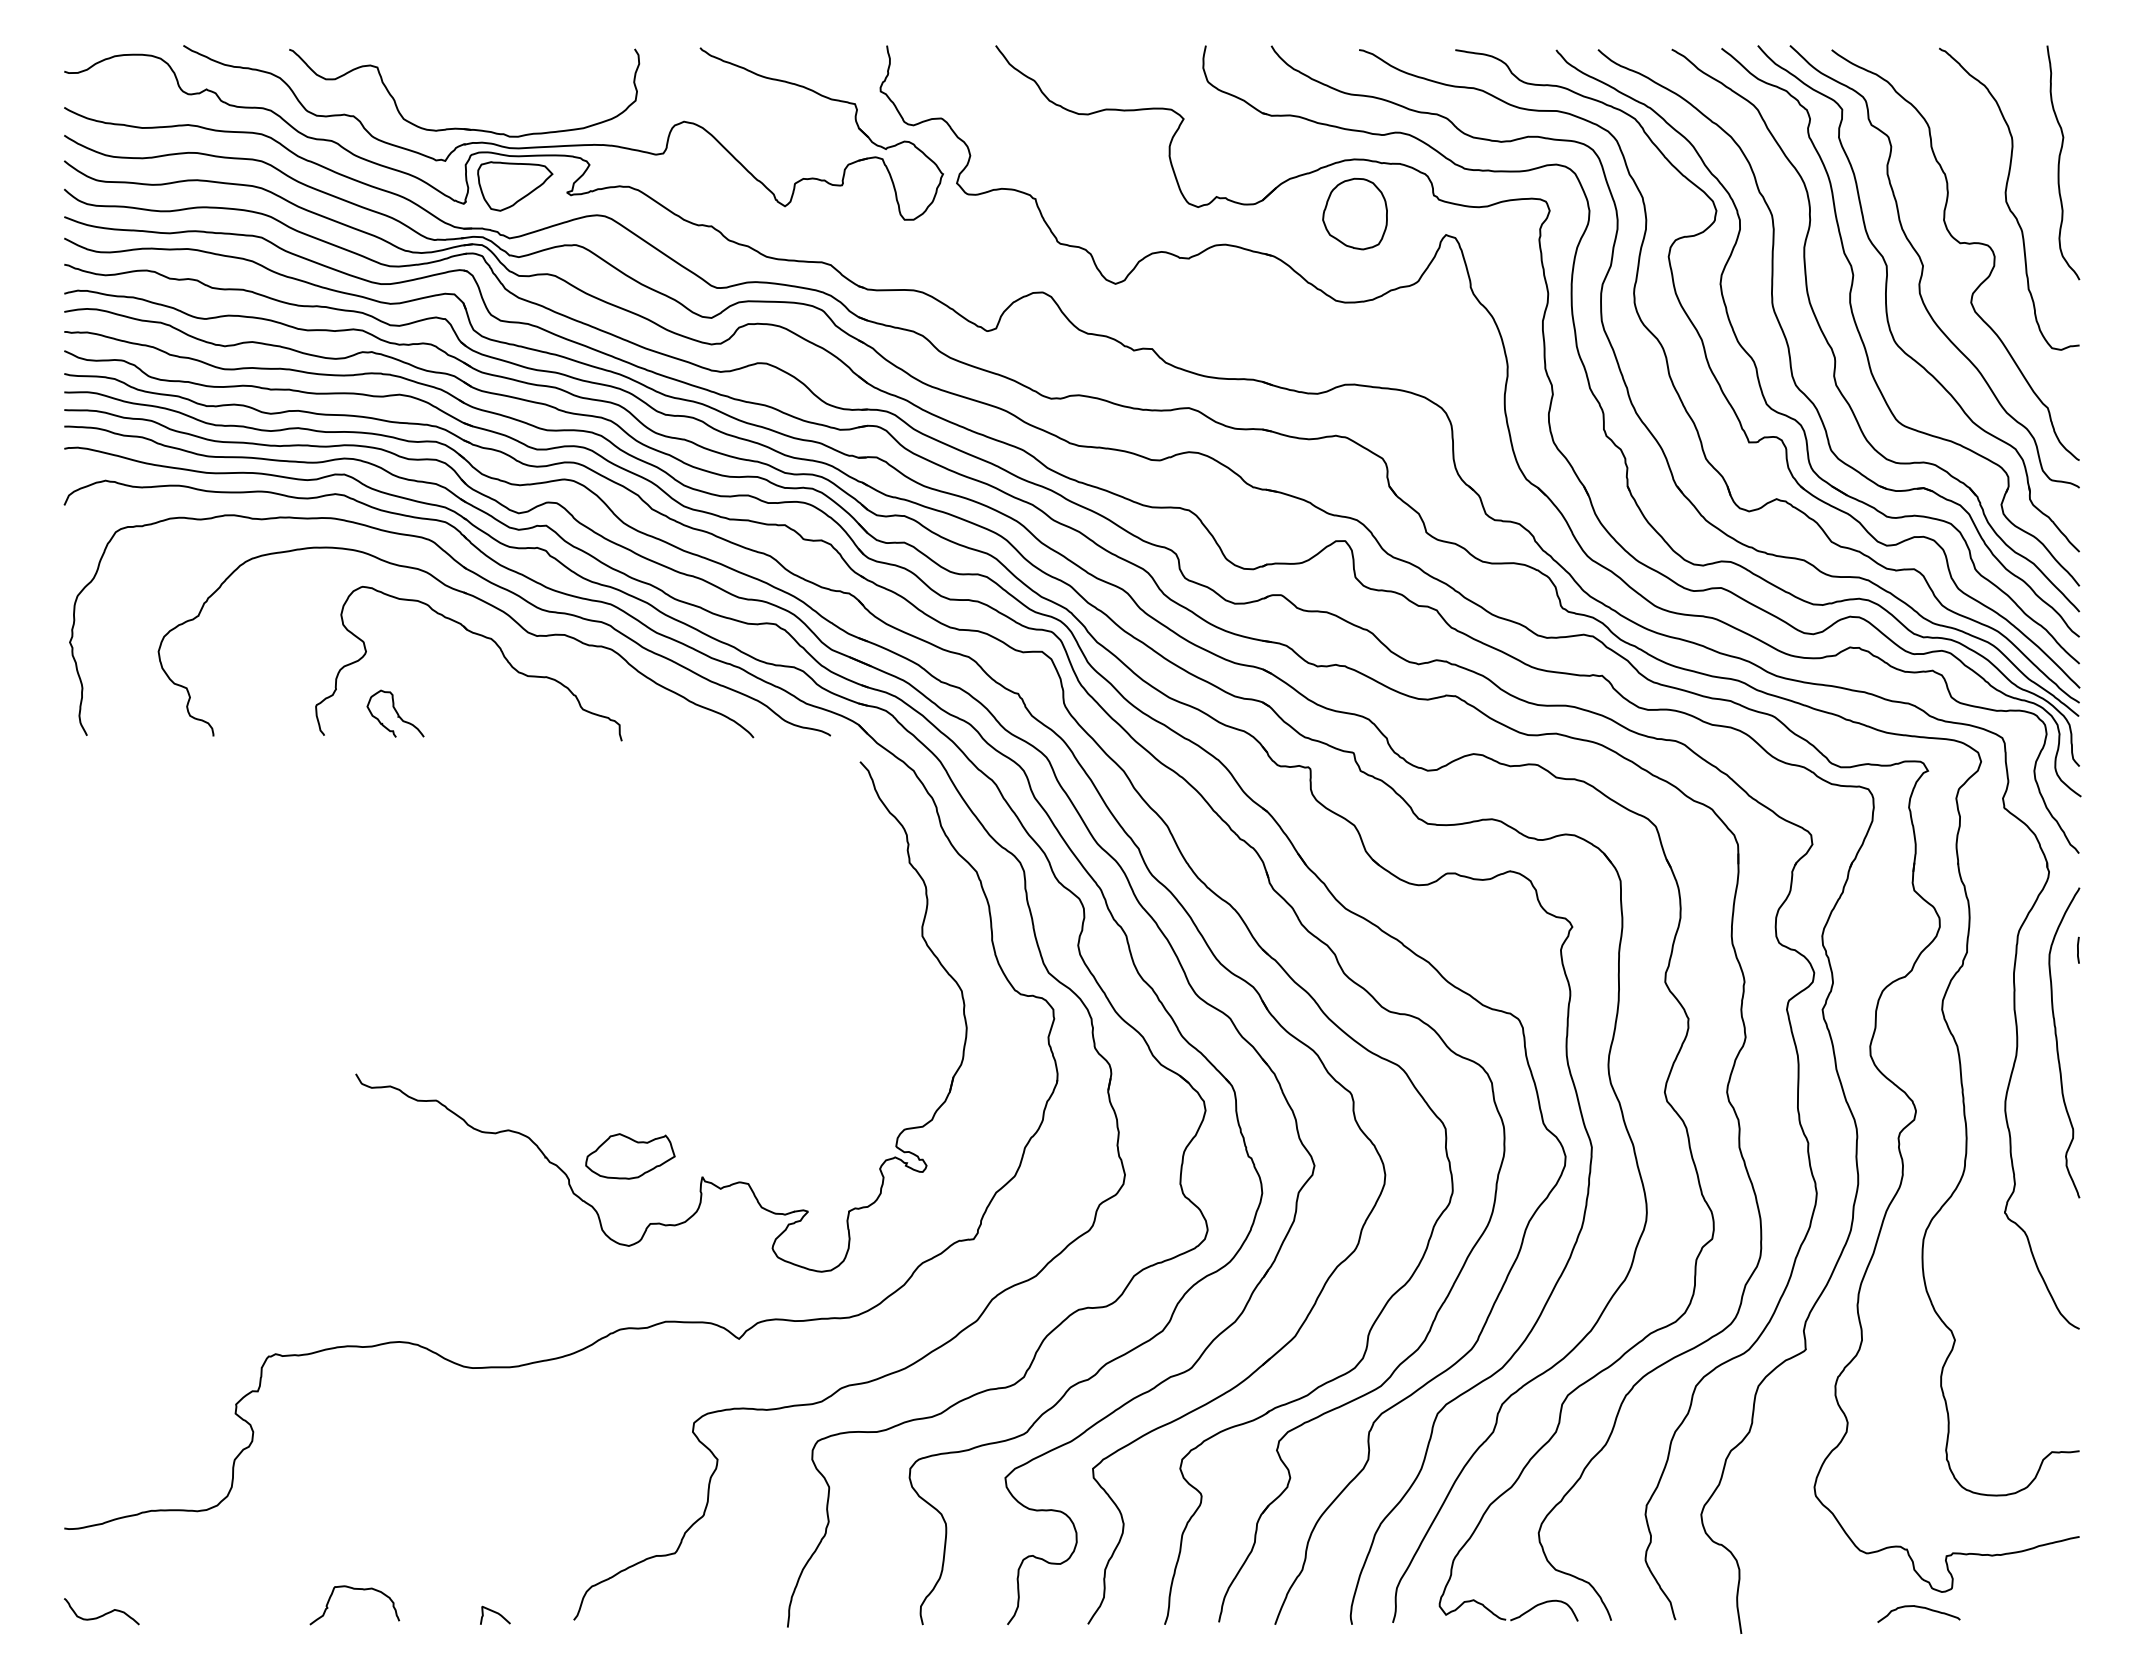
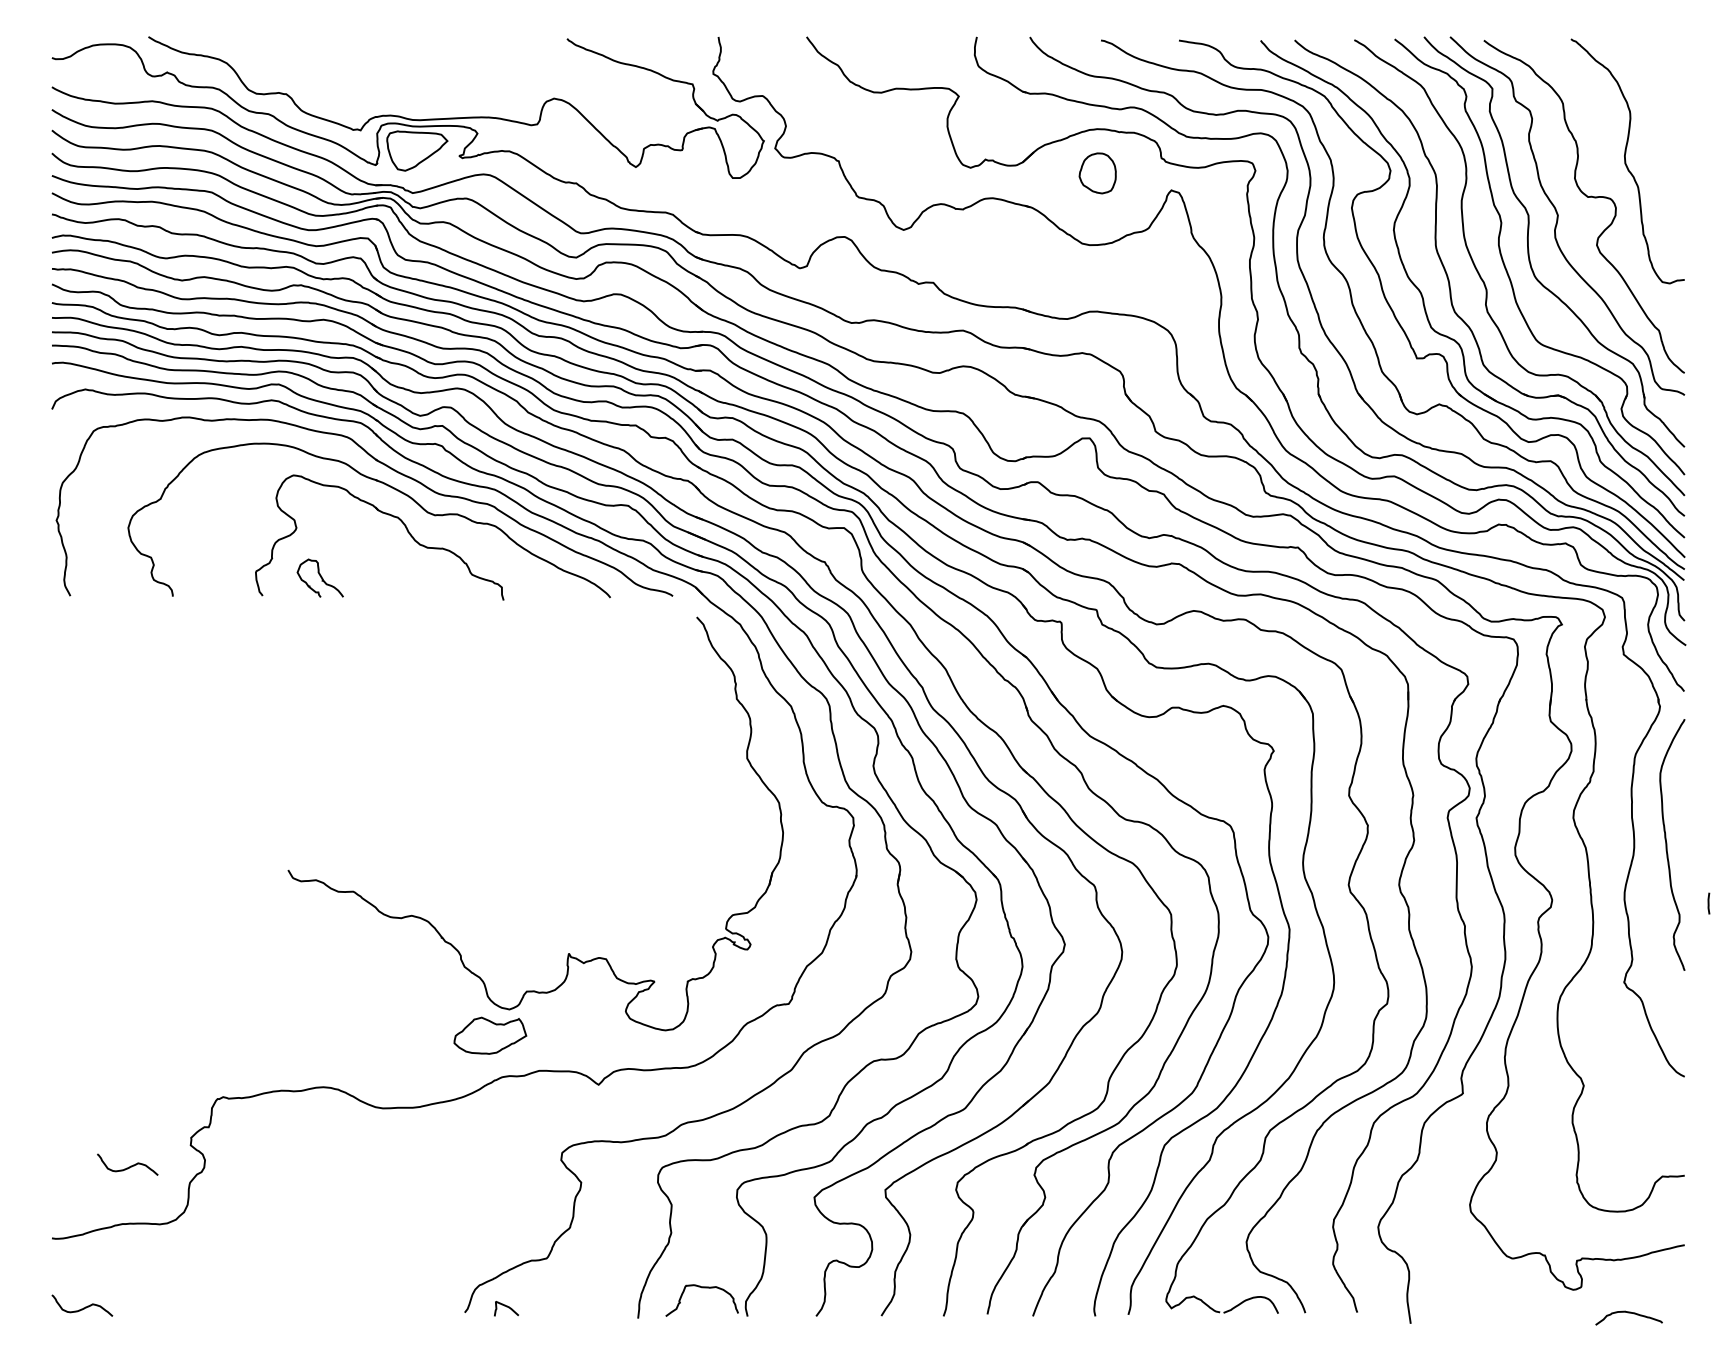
part: (457, 127) -> (370, 103), removed
curve: (2060, 160) -> (1669, 130), removed
part: (1354, 213) -> (1097, 172), size x0.7
line: (2078, 949) -> (1708, 902), moved
part: (630, 1156) -> (490, 1035), moved
curve: (158, 1440) -> (128, 1167), added
curve: (354, 1589) -> (701, 1287), moved
curve: (1920, 1608) -> (1630, 1313), moved
curve: (495, 1613) -> (506, 1307), moved

